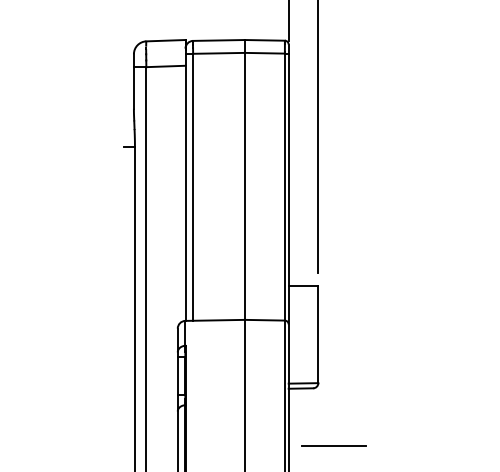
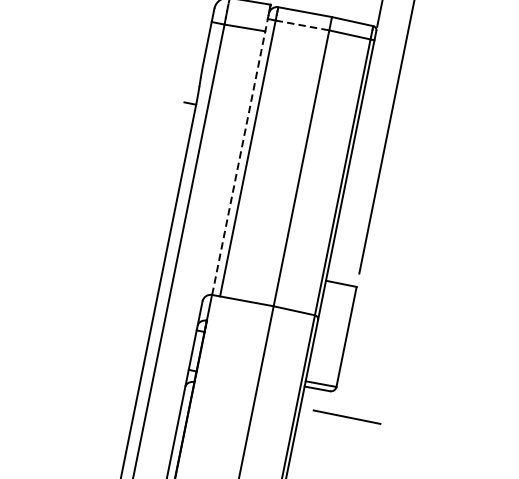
line: (218, 53) -> (301, 25), solid -> dashed
line: (185, 179) -> (241, 148), solid -> dashed
line: (333, 445) -> (346, 416), moved

